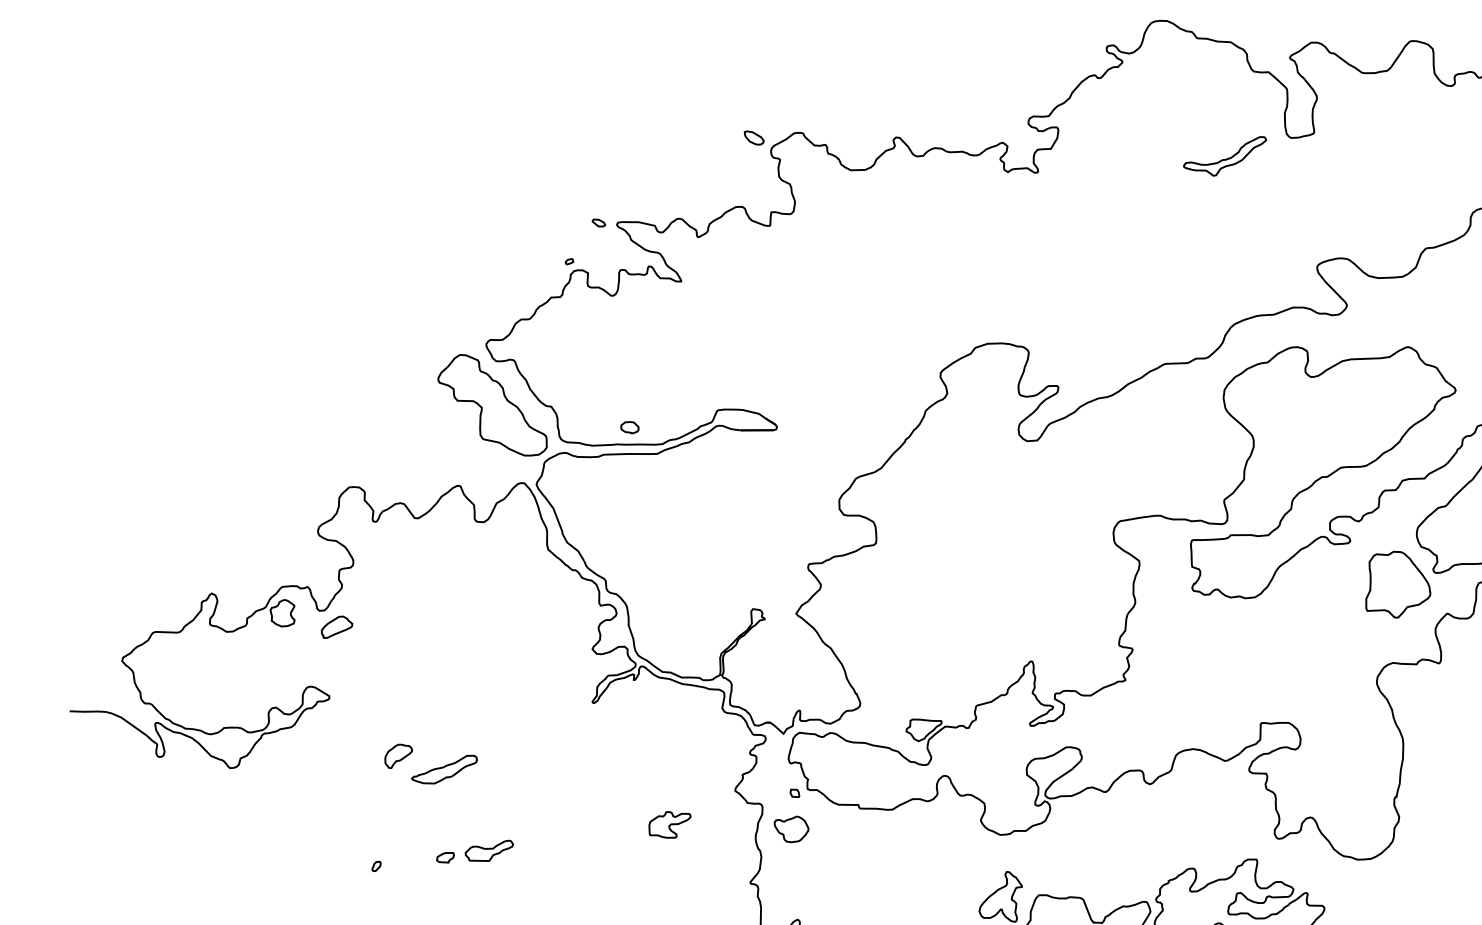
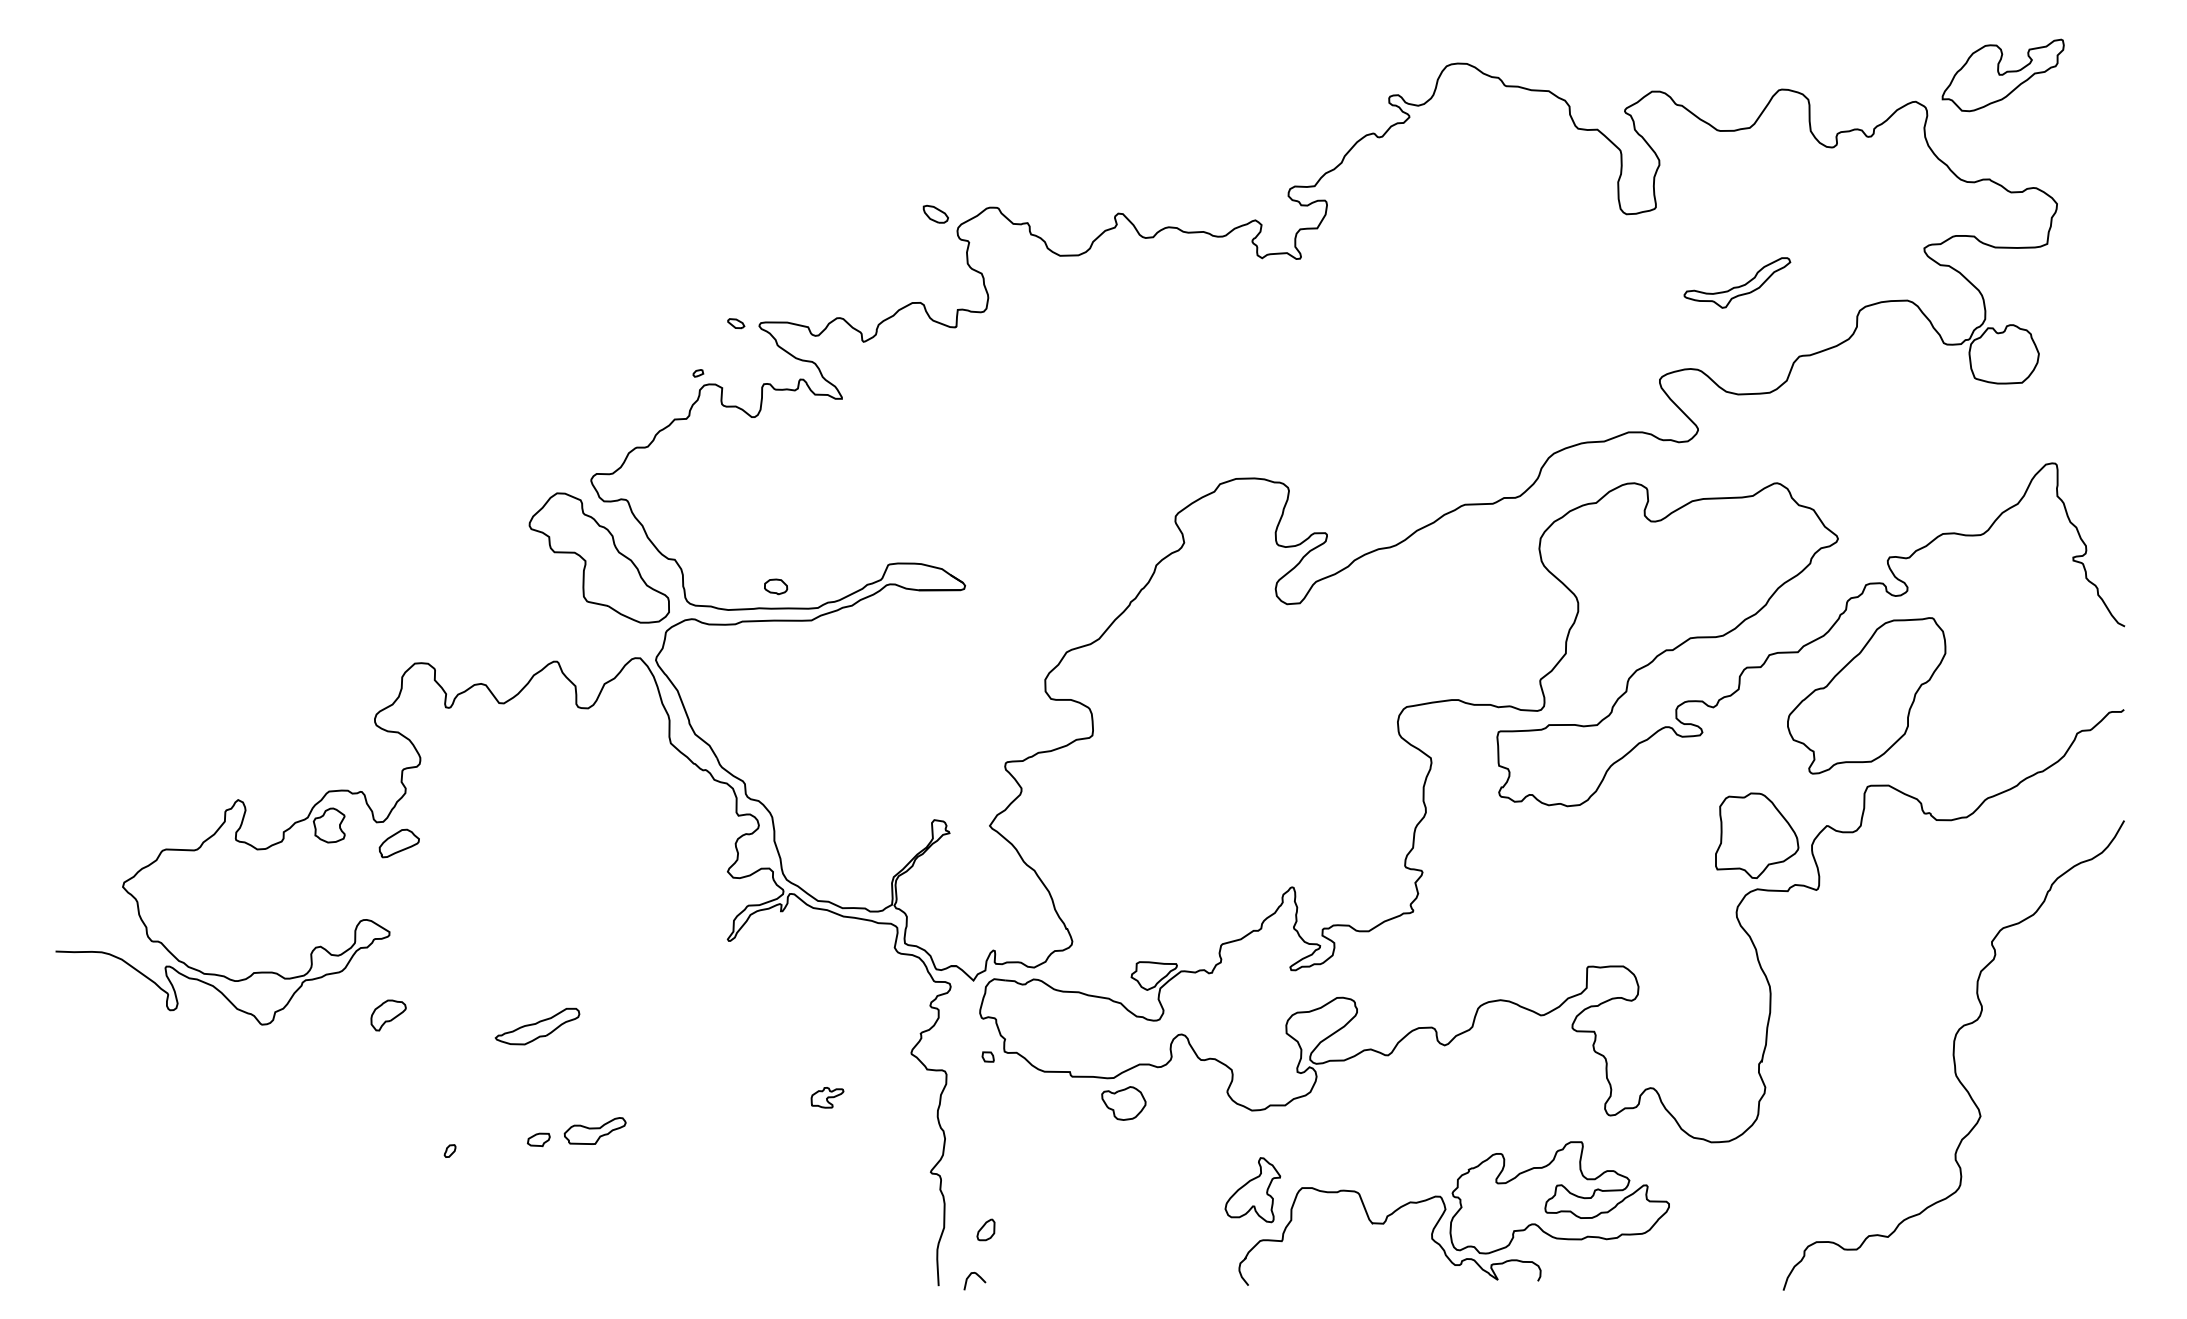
part: (1225, 156) -> (1737, 282), moved
part: (1398, 584) -> (1757, 835), moved
part: (398, 756) -> (388, 1015), moved
part: (669, 824) -> (827, 1097), size x0.6
part: (791, 829) -> (1123, 1103), moved

